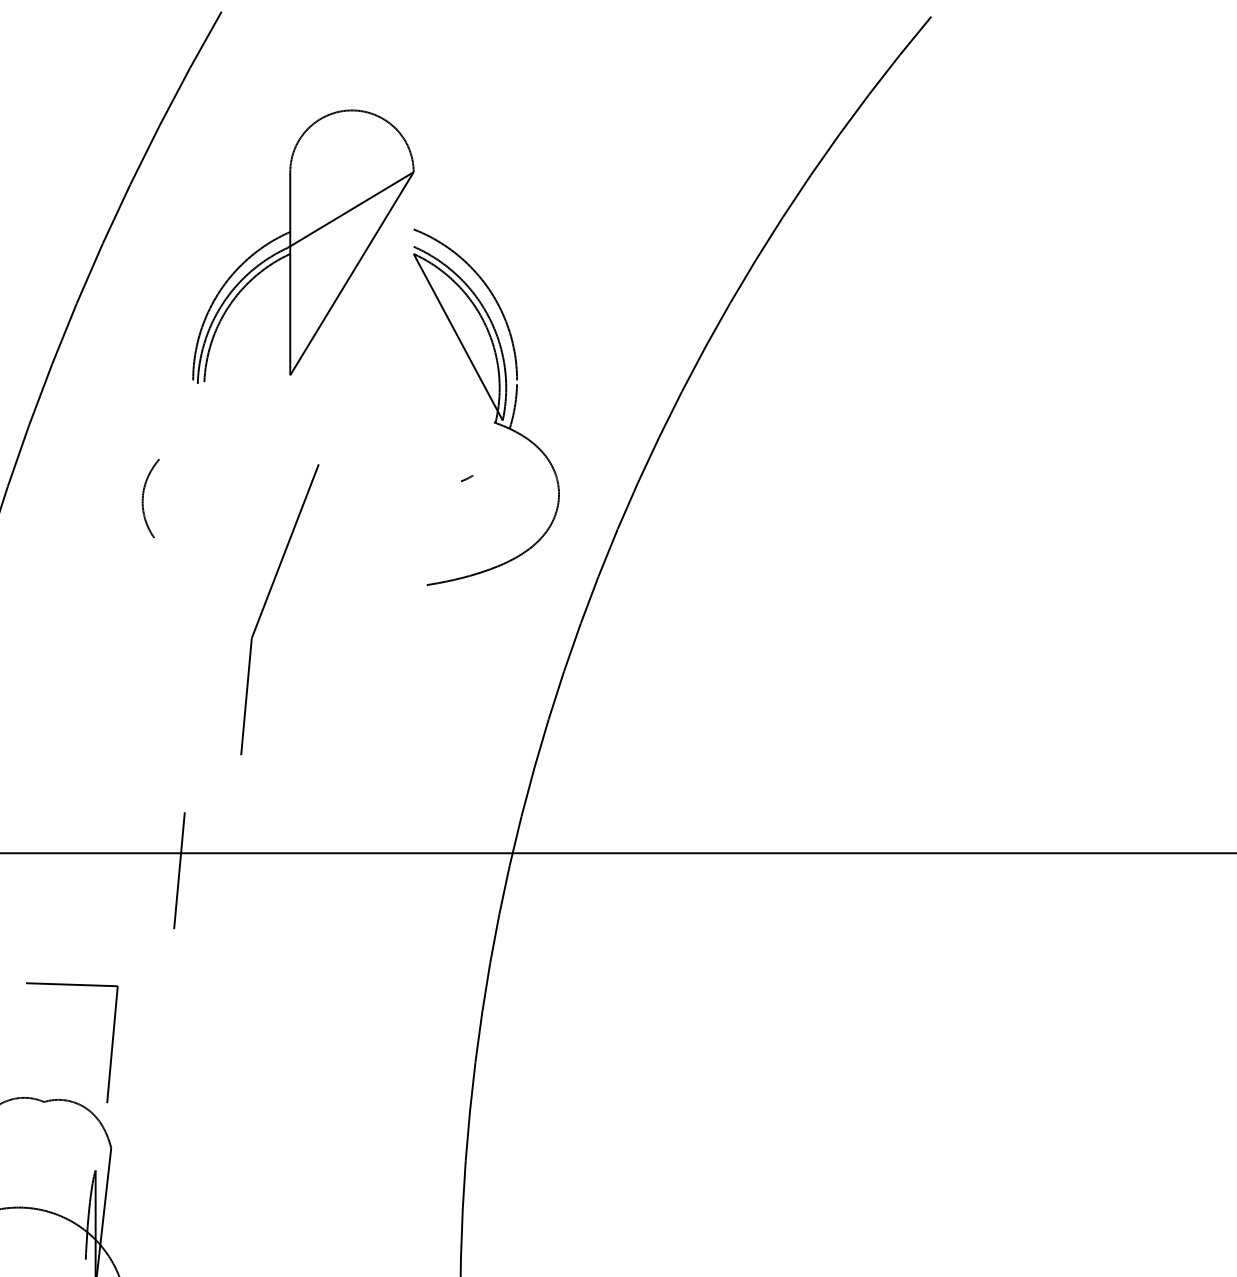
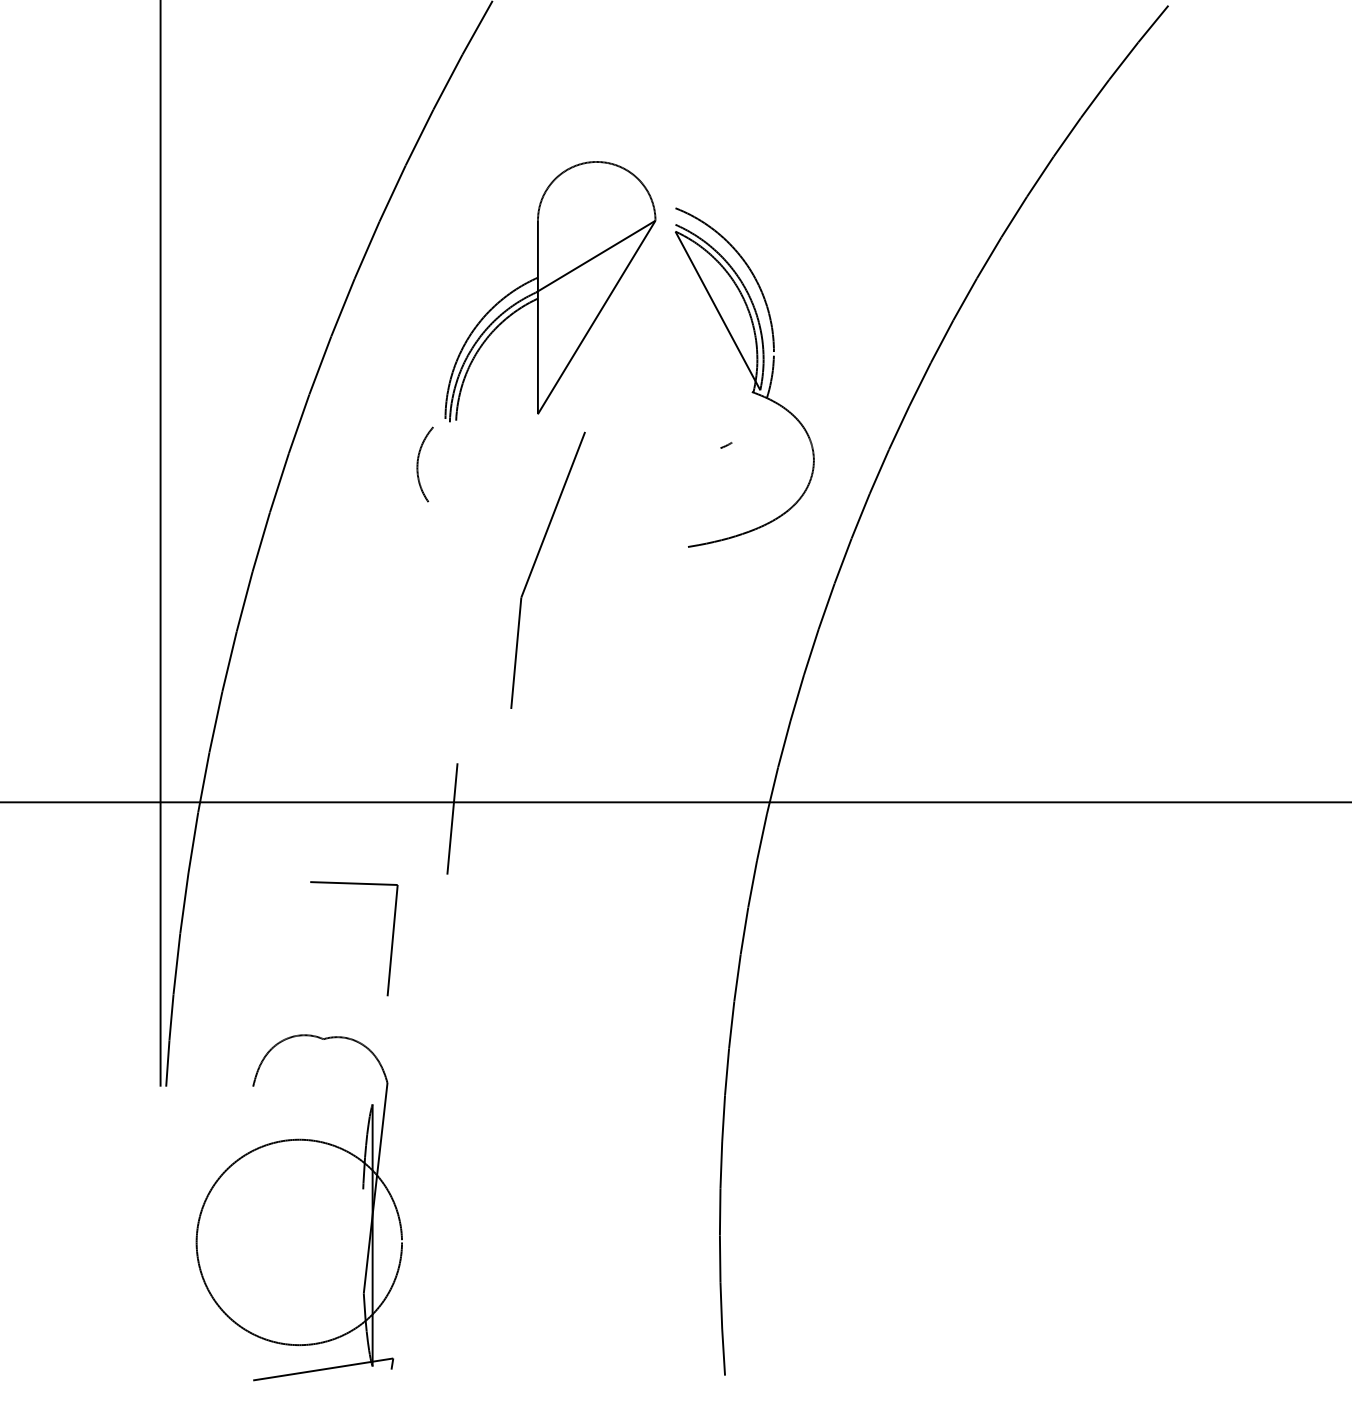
part: (303, 246) -> (550, 291), moved
part: (111, 1043) -> (391, 939), moved

